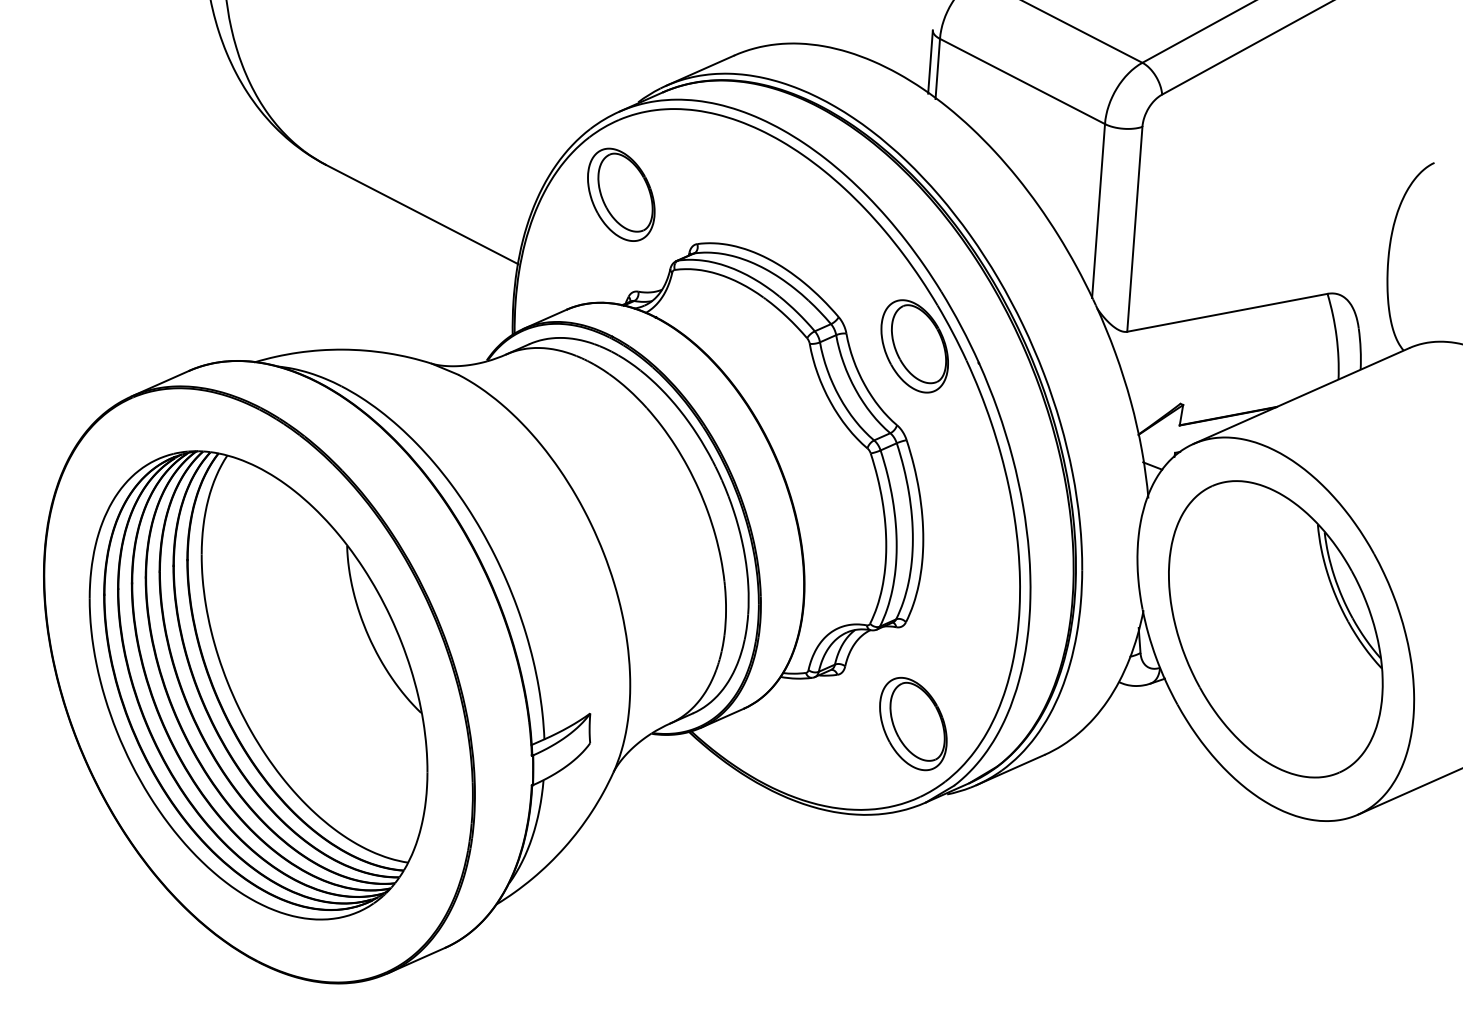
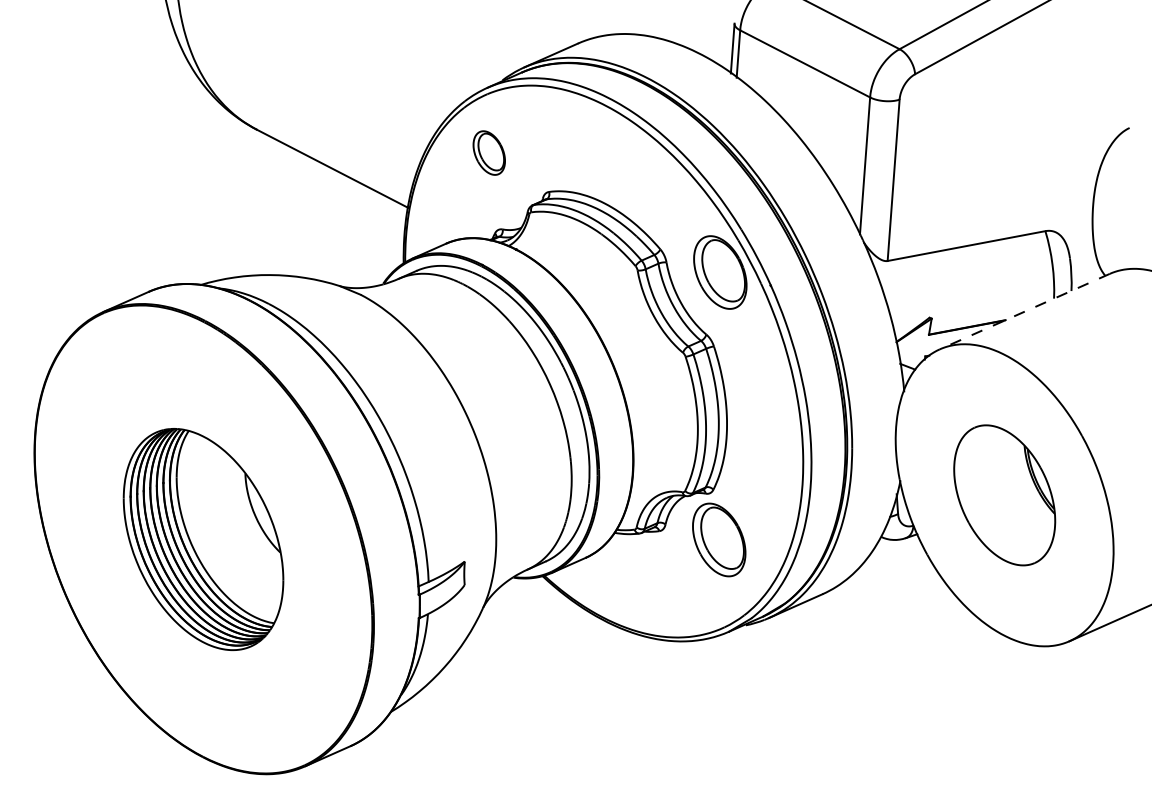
part: (621, 194) -> (489, 152), size x0.6
line: (1300, 396) -> (1024, 311), solid -> dashed
part: (1275, 629) -> (1004, 495), size x0.6
part: (258, 685) -> (203, 539), size x0.6
part: (913, 723) -> (719, 539), moved

